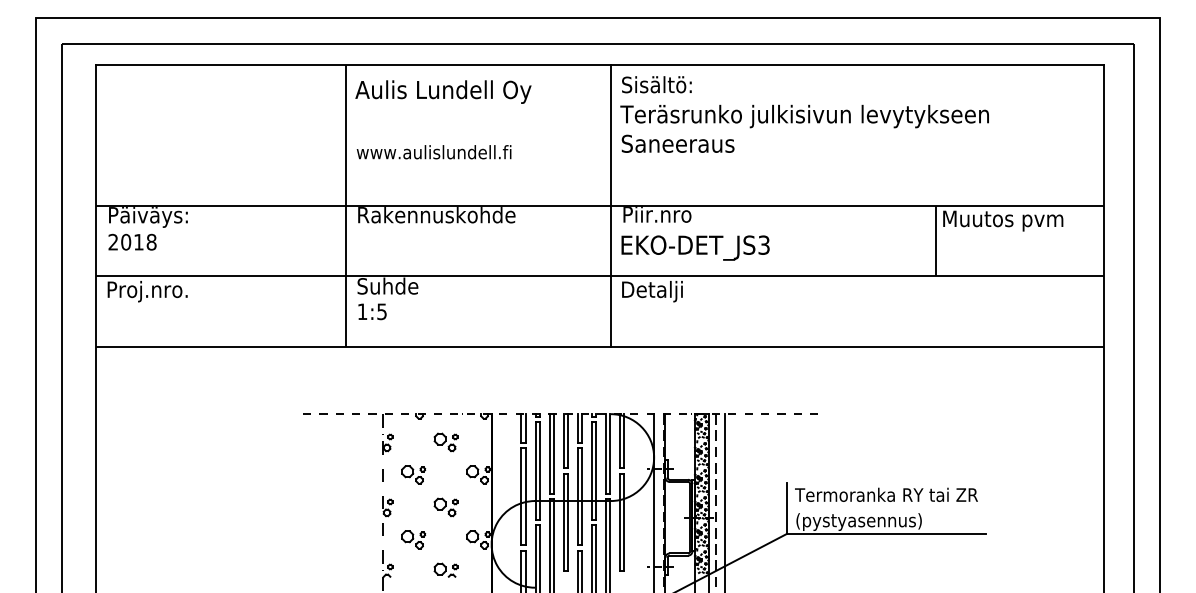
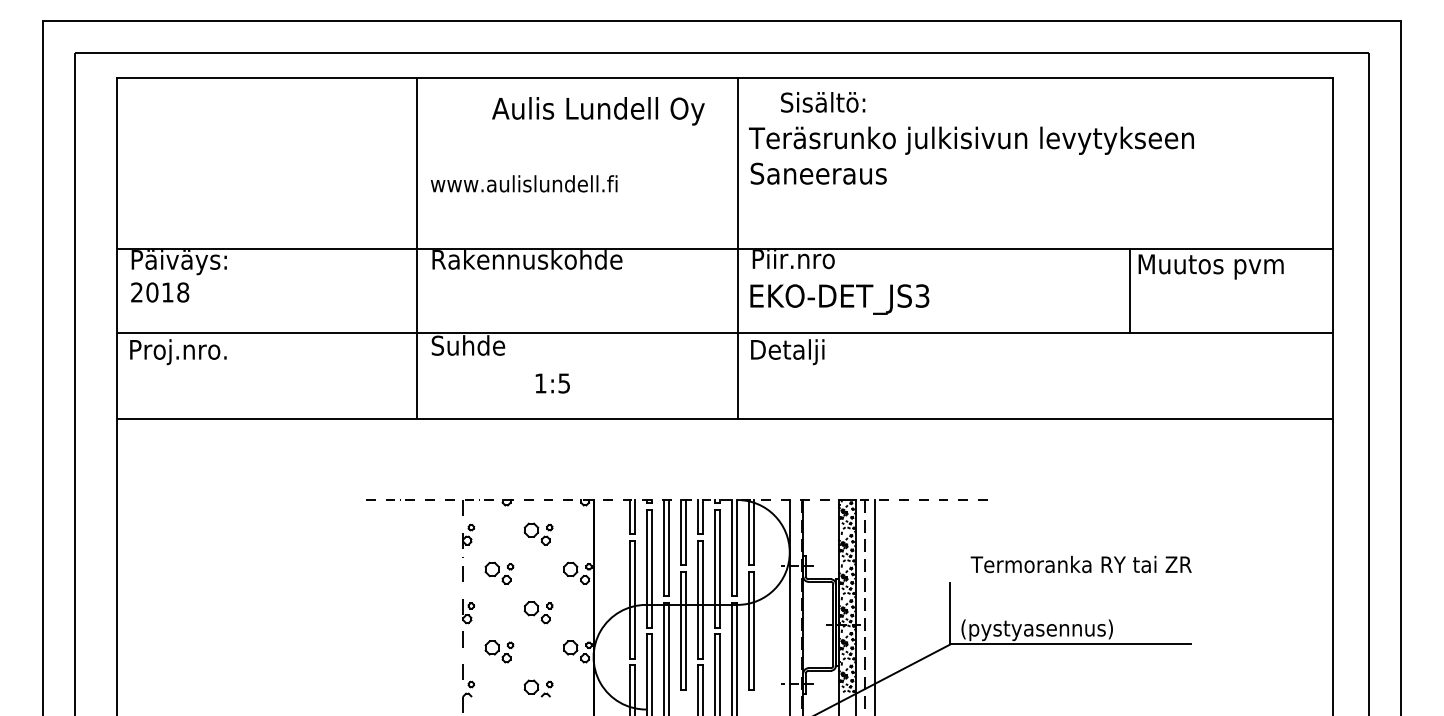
text: (657, 84) -> (823, 102), moved
text: (443, 92) -> (598, 111), moved
text: (372, 311) -> (552, 383), moved
text: (885, 494) -> (1080, 564), moved

